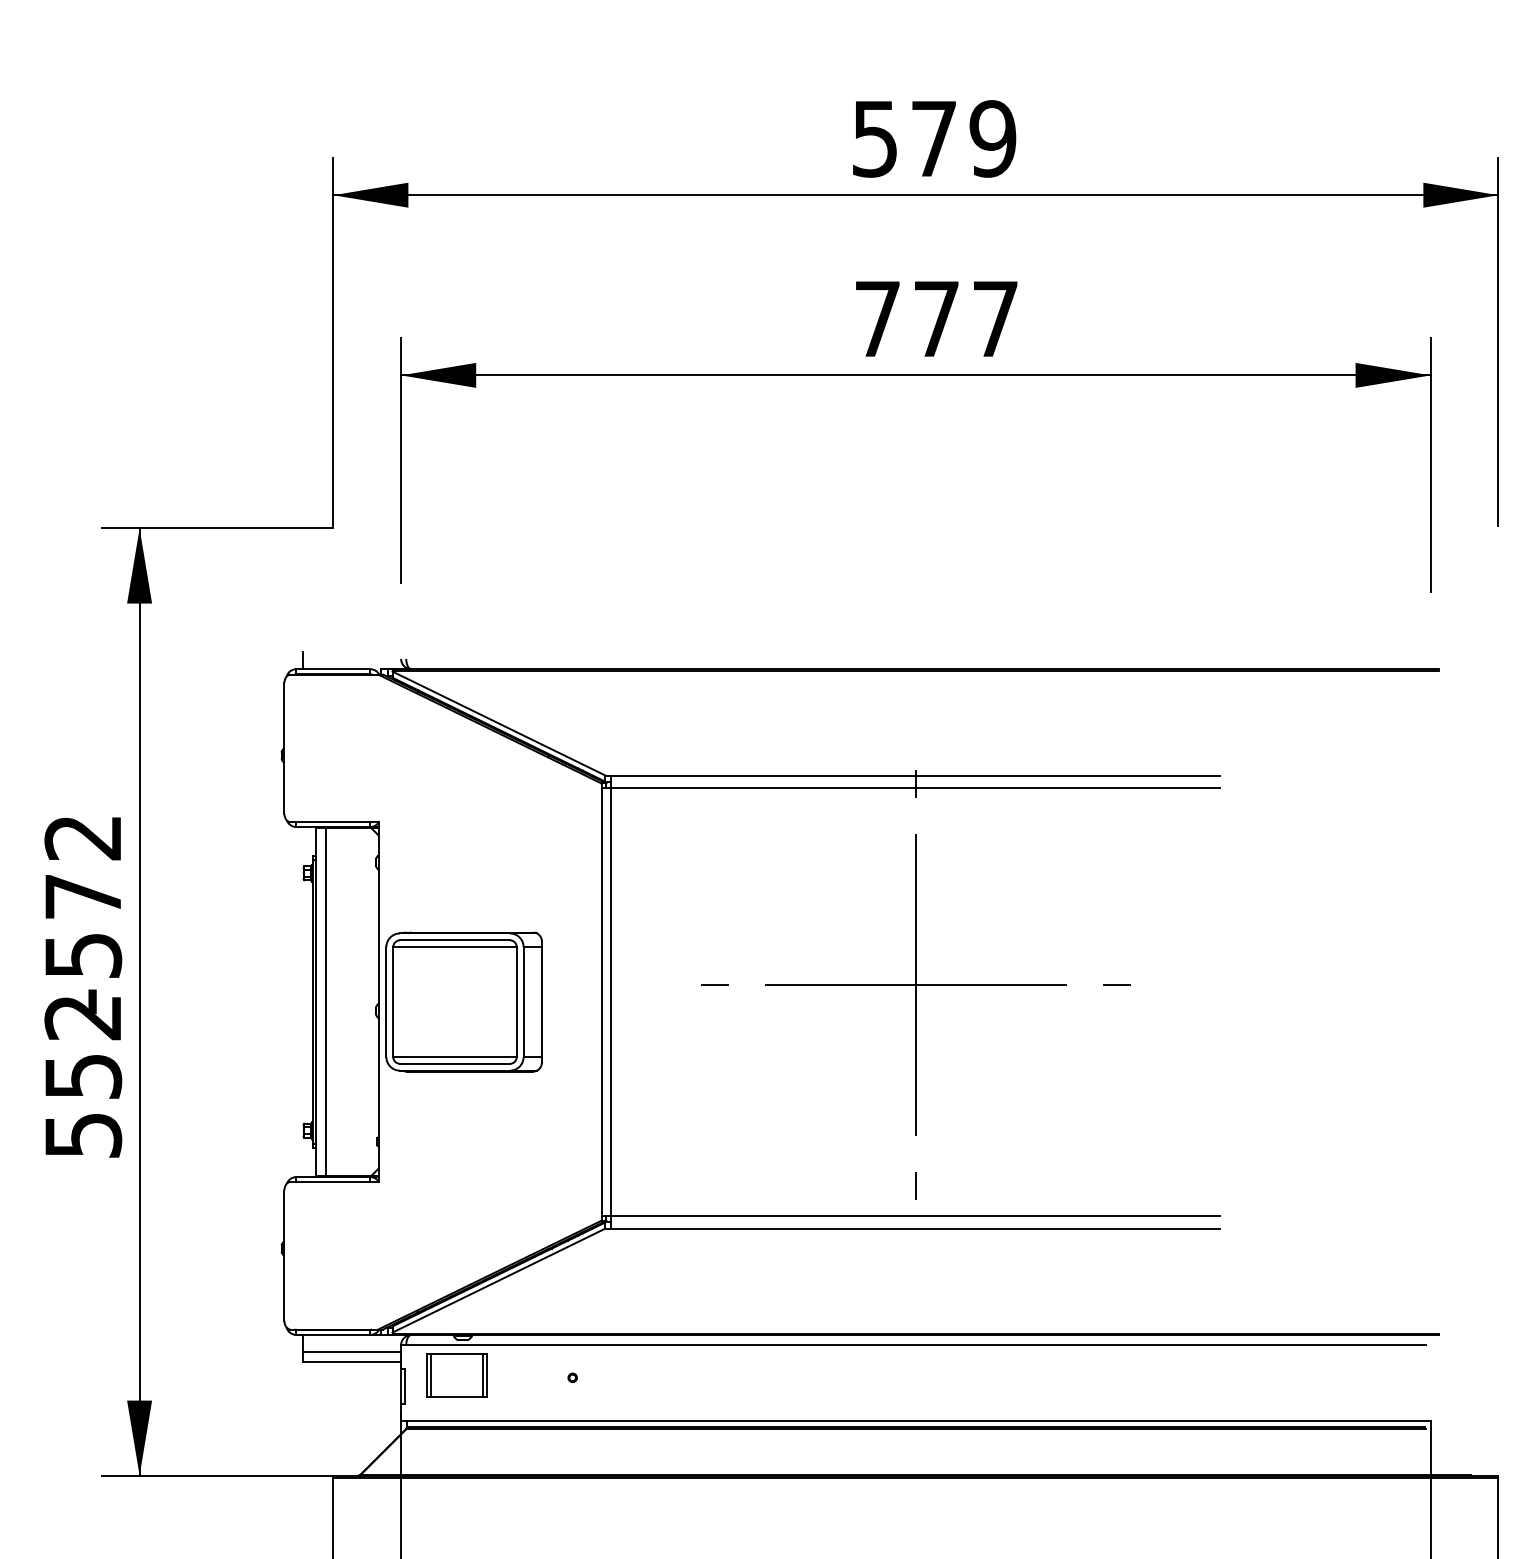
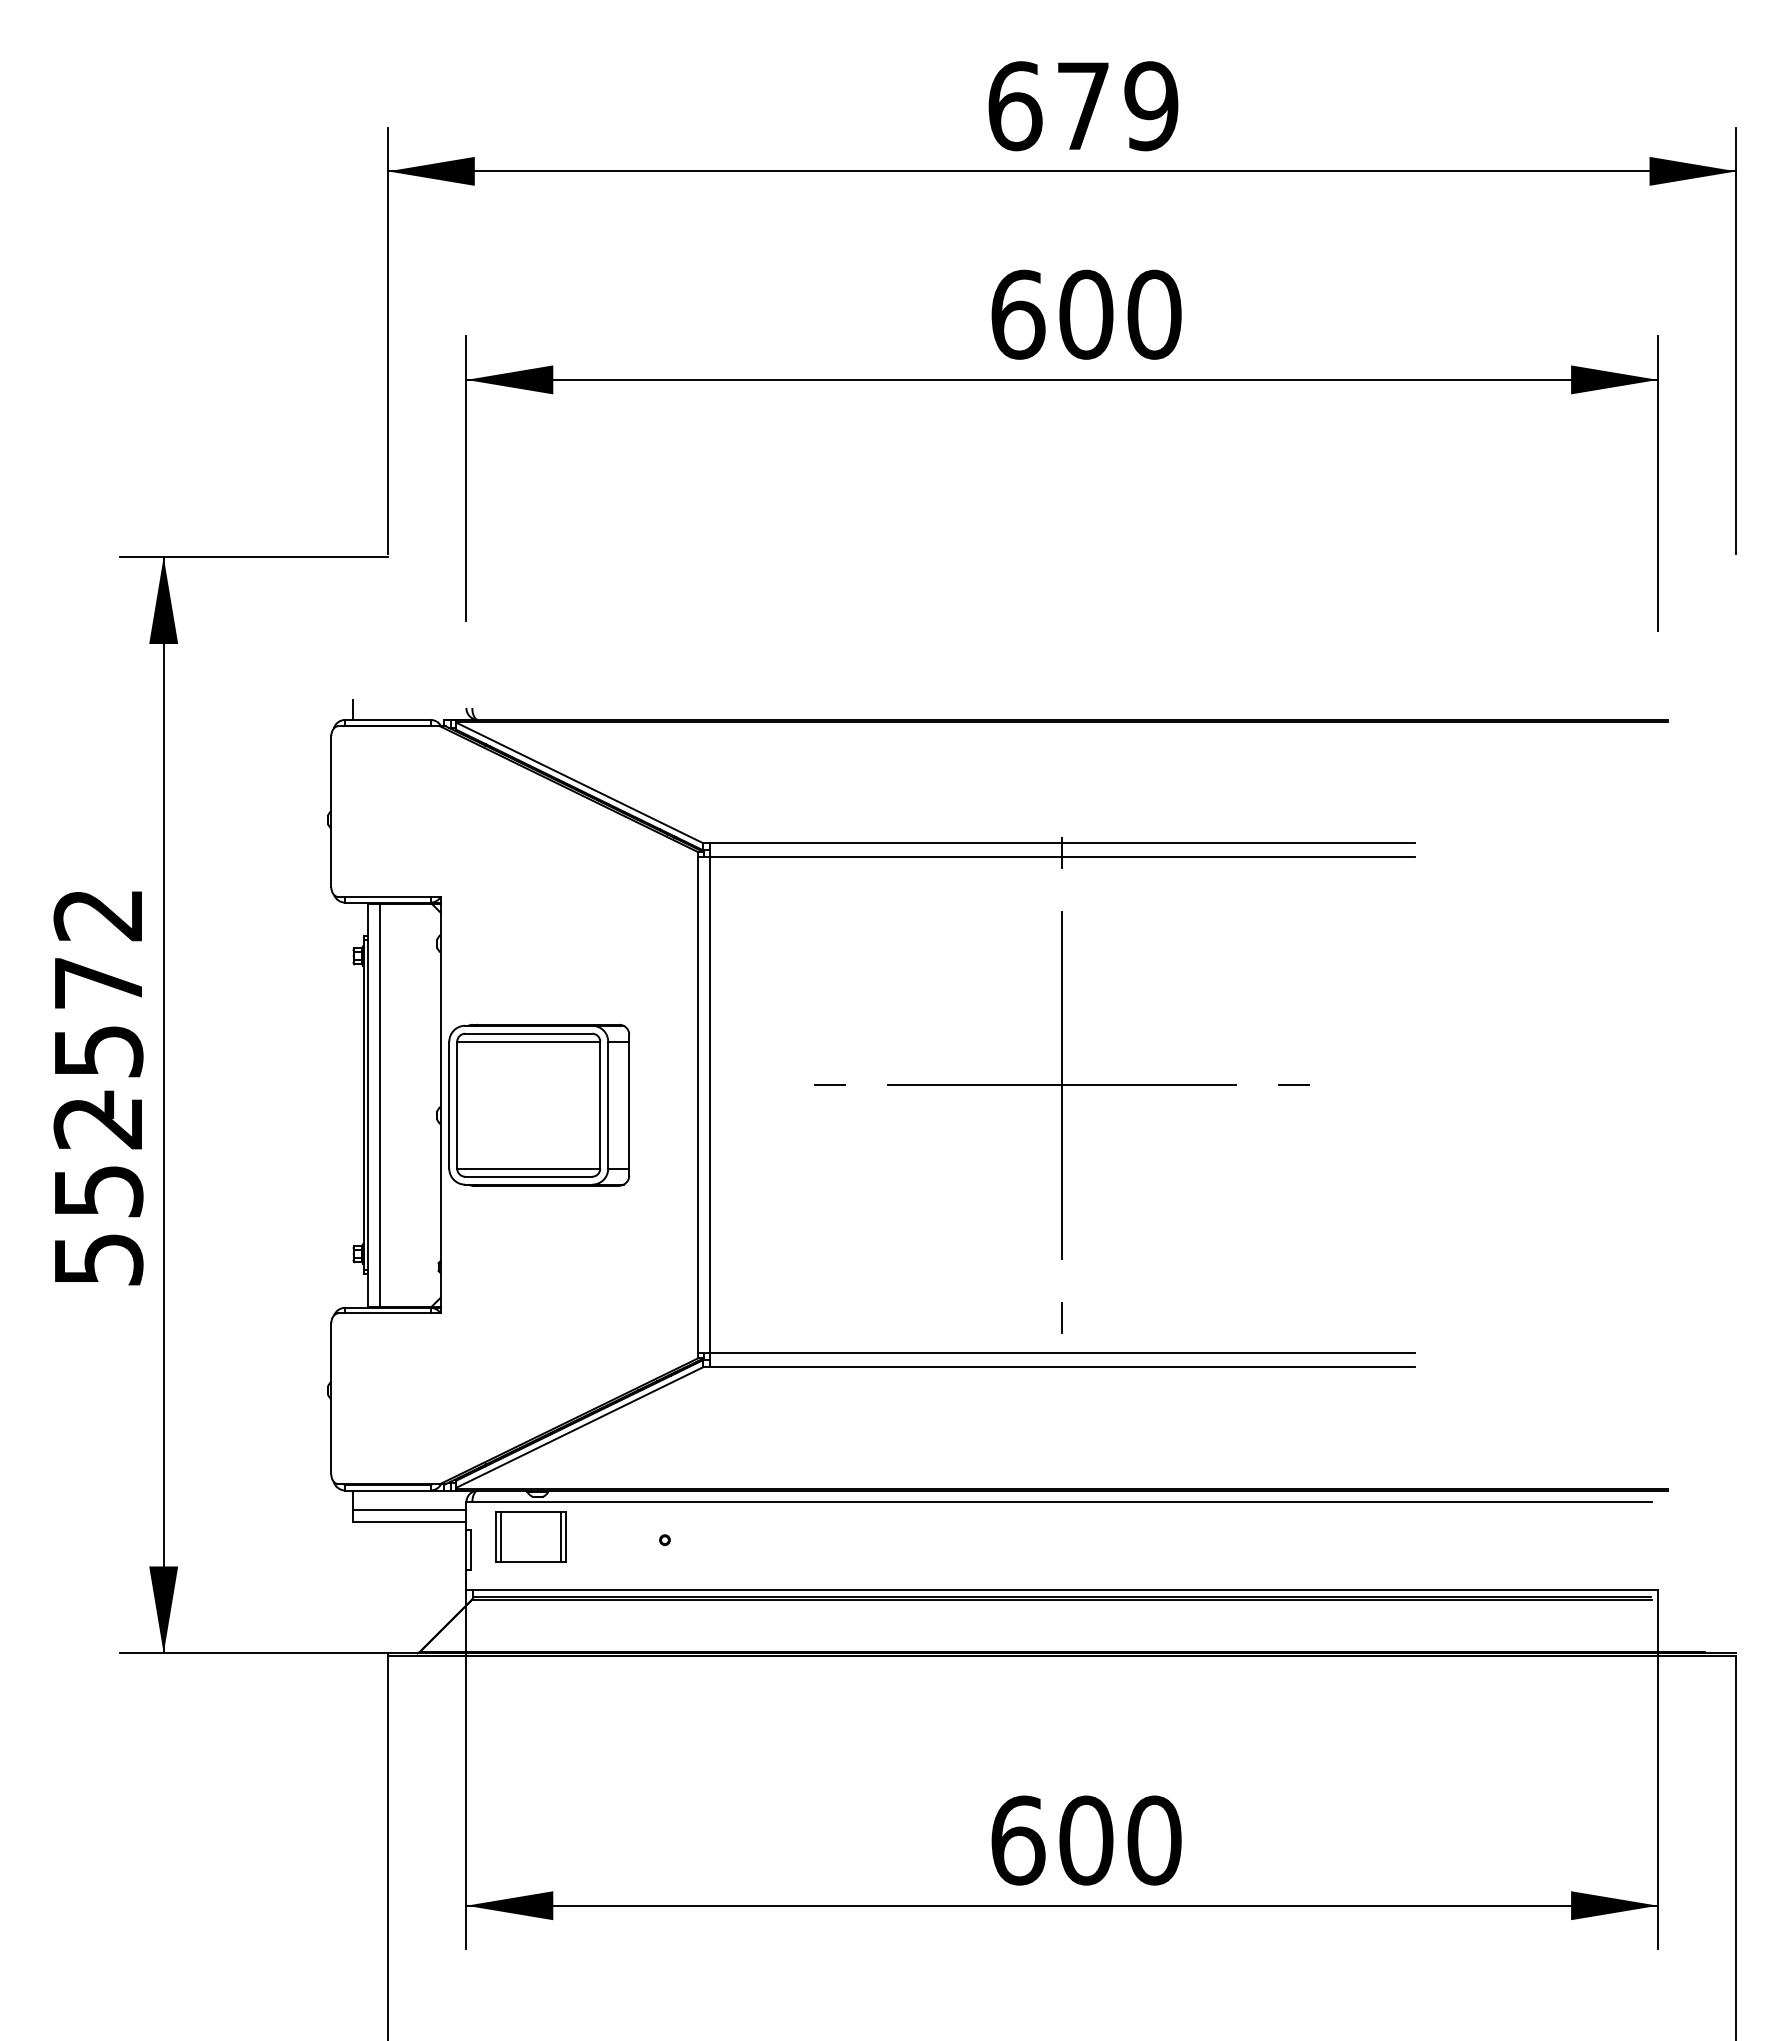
text: (875, 139) -> (1015, 106), 579 -> 679
text: (936, 318) -> (1086, 314), 777 -> 600

